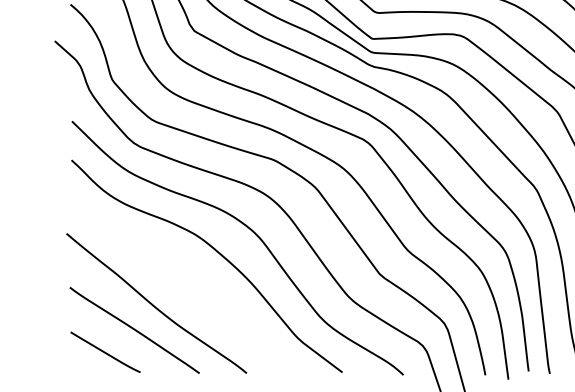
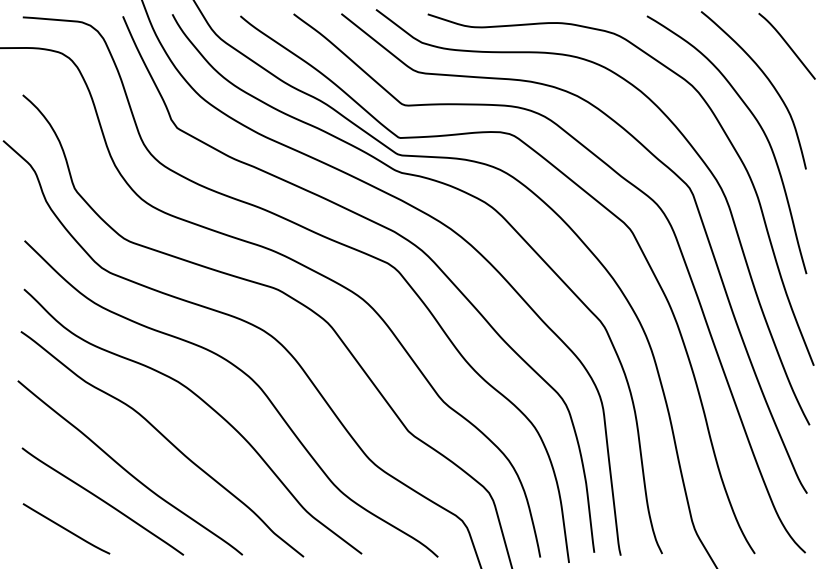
curve: (185, 281) -> (166, 440), added

